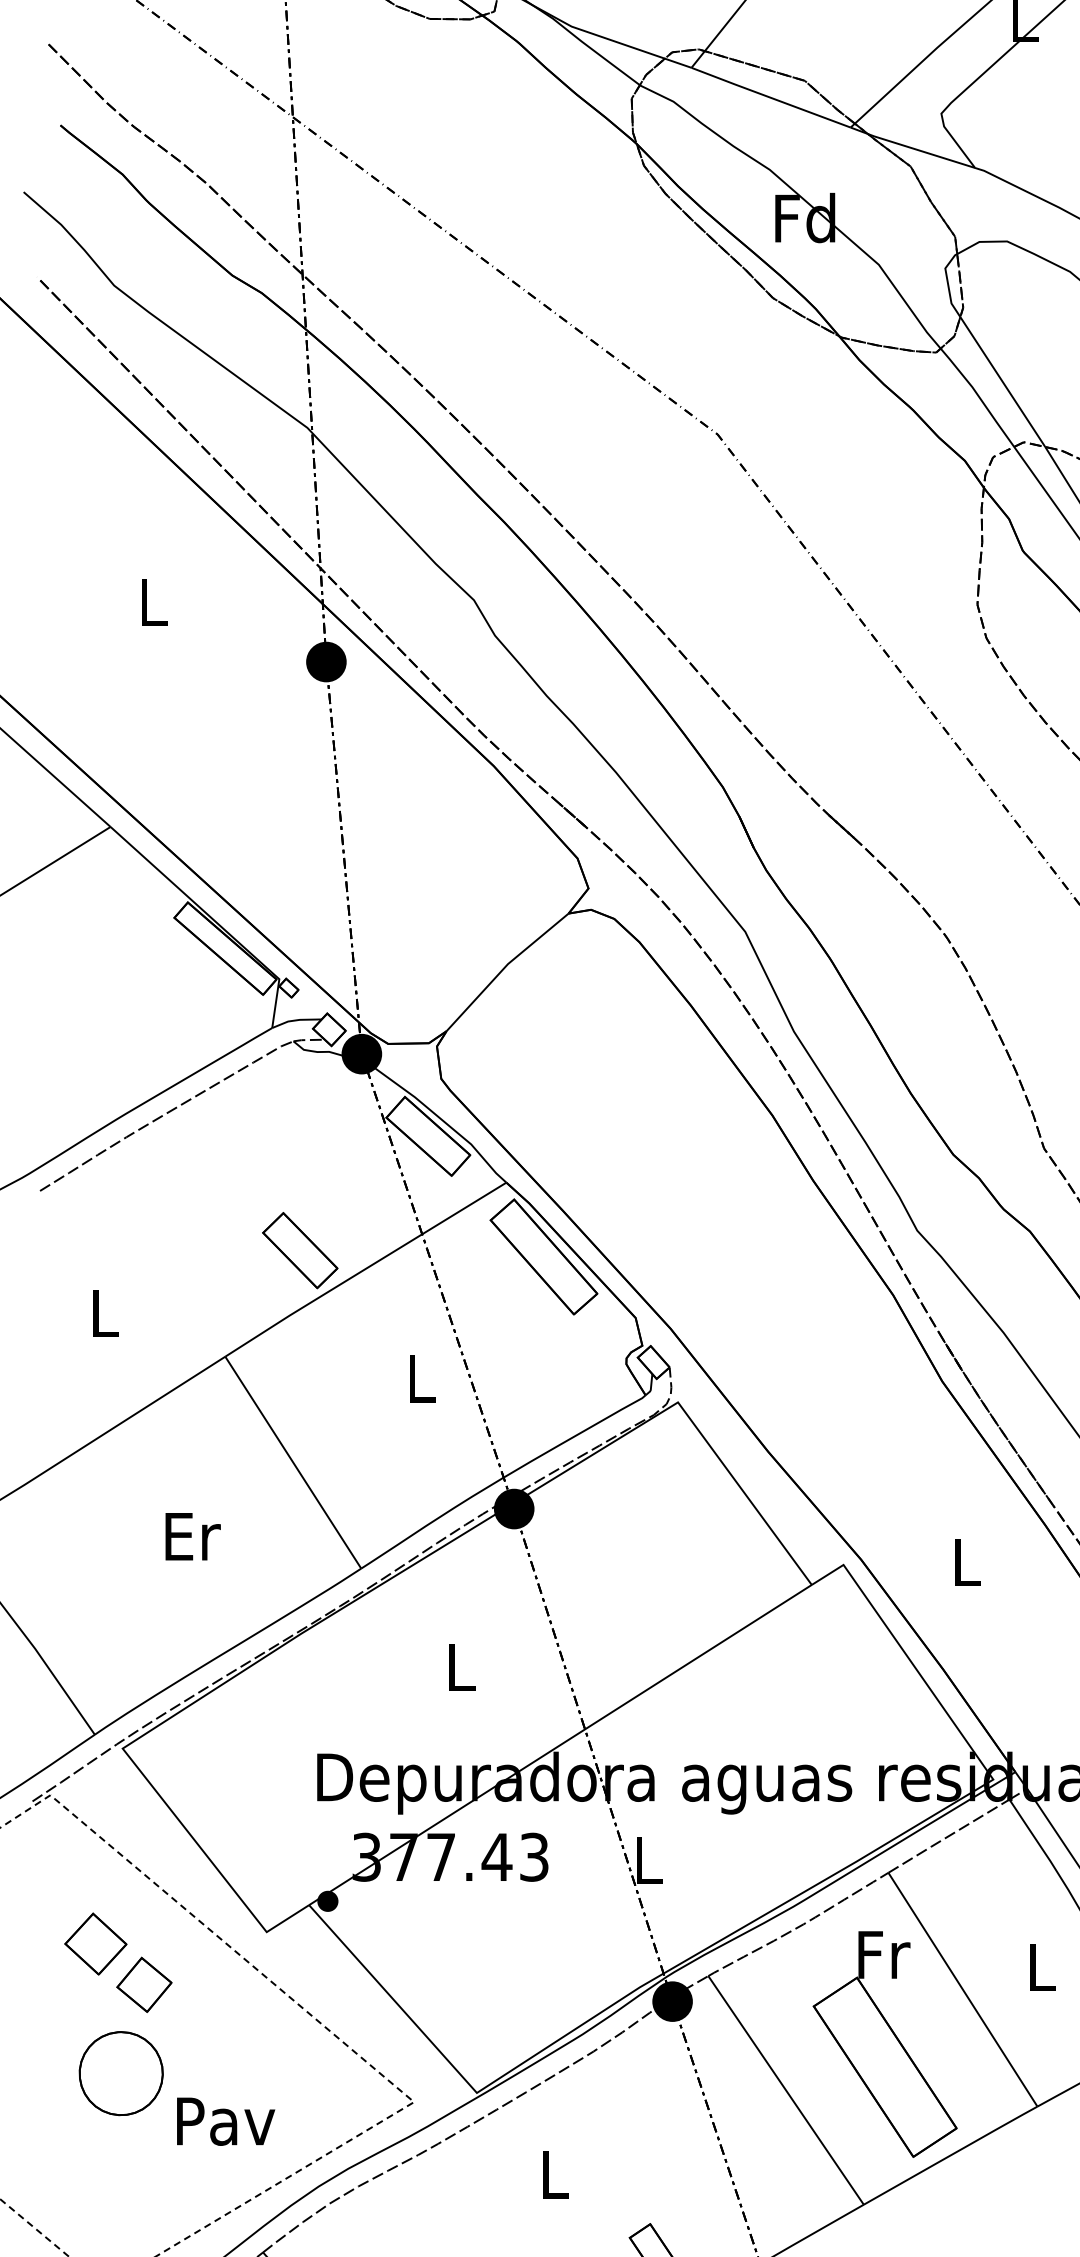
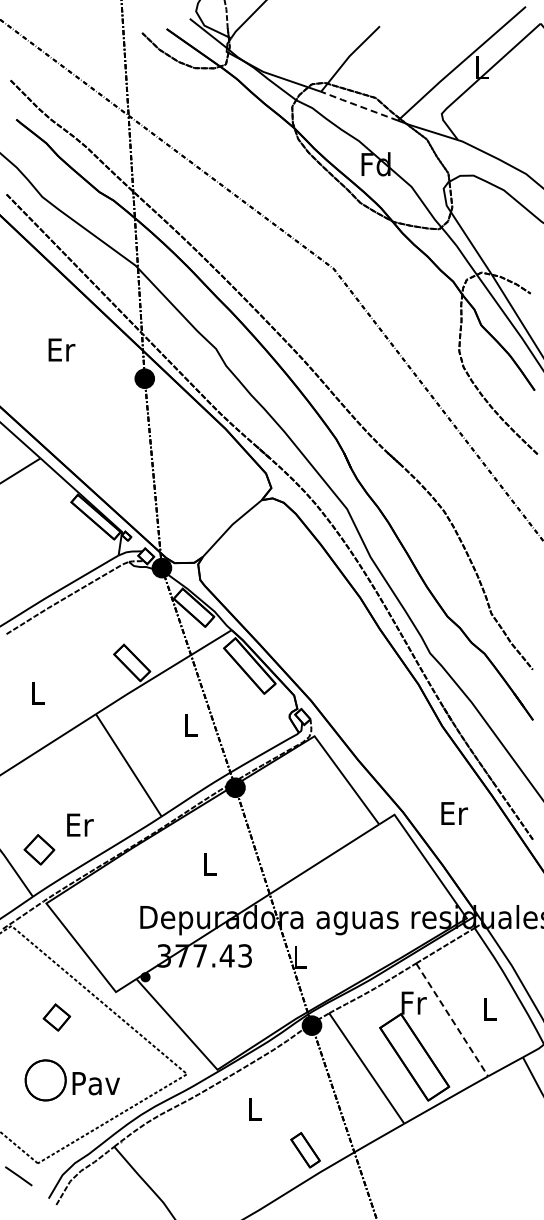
line: (768, 98) -> (358, 106), solid -> dashed
text: (153, 601) -> (61, 349), L -> Er
text: (193, 1535) -> (80, 824), moved
text: (967, 1562) -> (454, 813), L -> Er
part: (95, 1943) -> (39, 849), moved
line: (963, 1988) -> (452, 1019), solid -> dashed
part: (120, 2073) -> (45, 1080), moved

